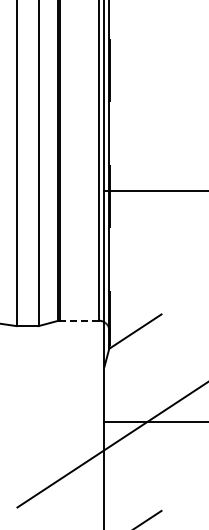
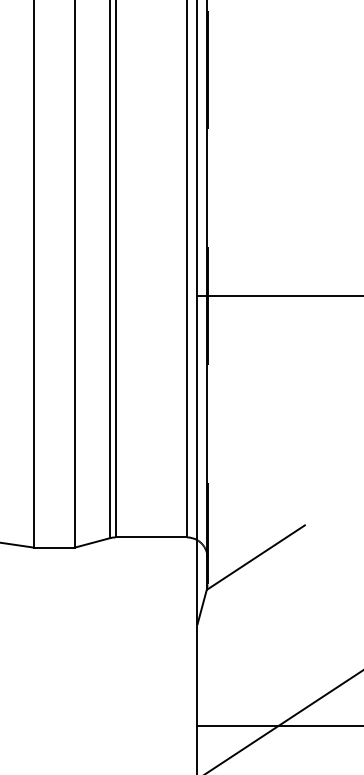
line: (79, 320) -> (151, 537), dashed -> solid

